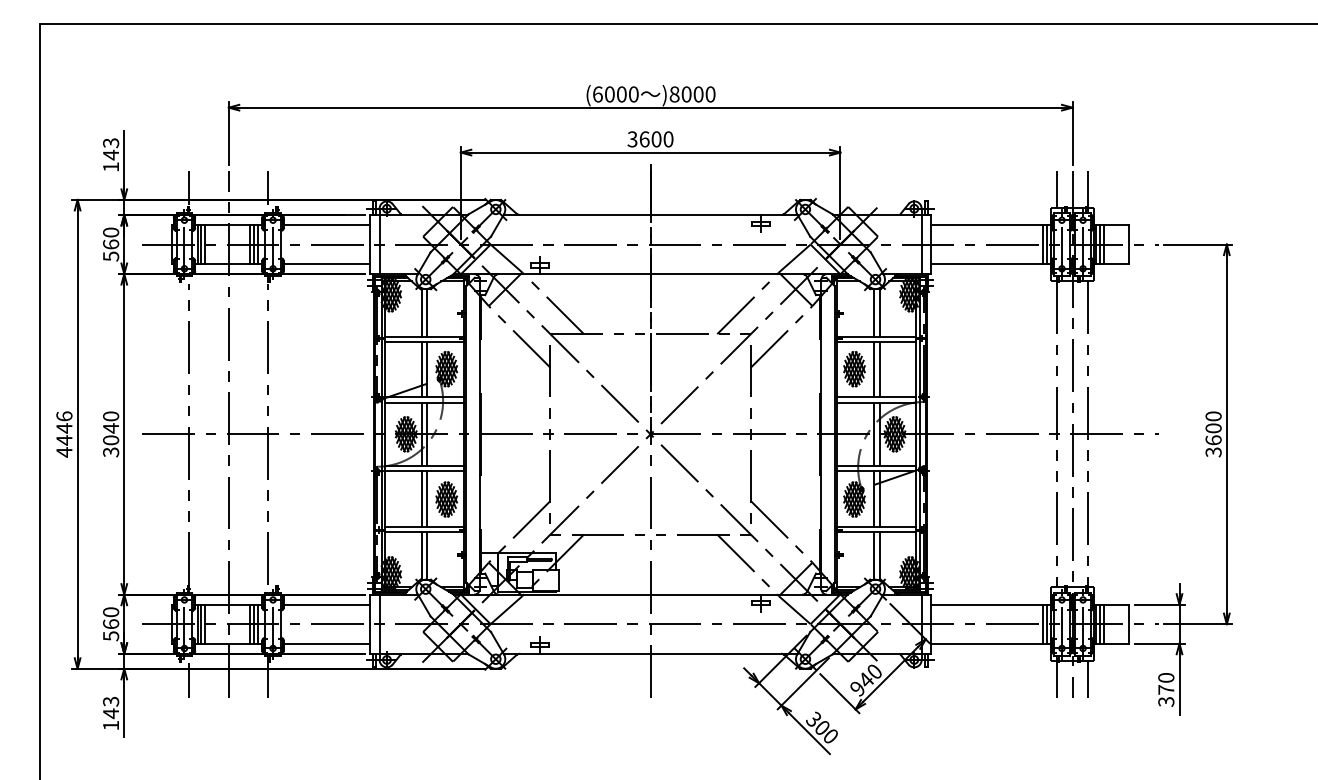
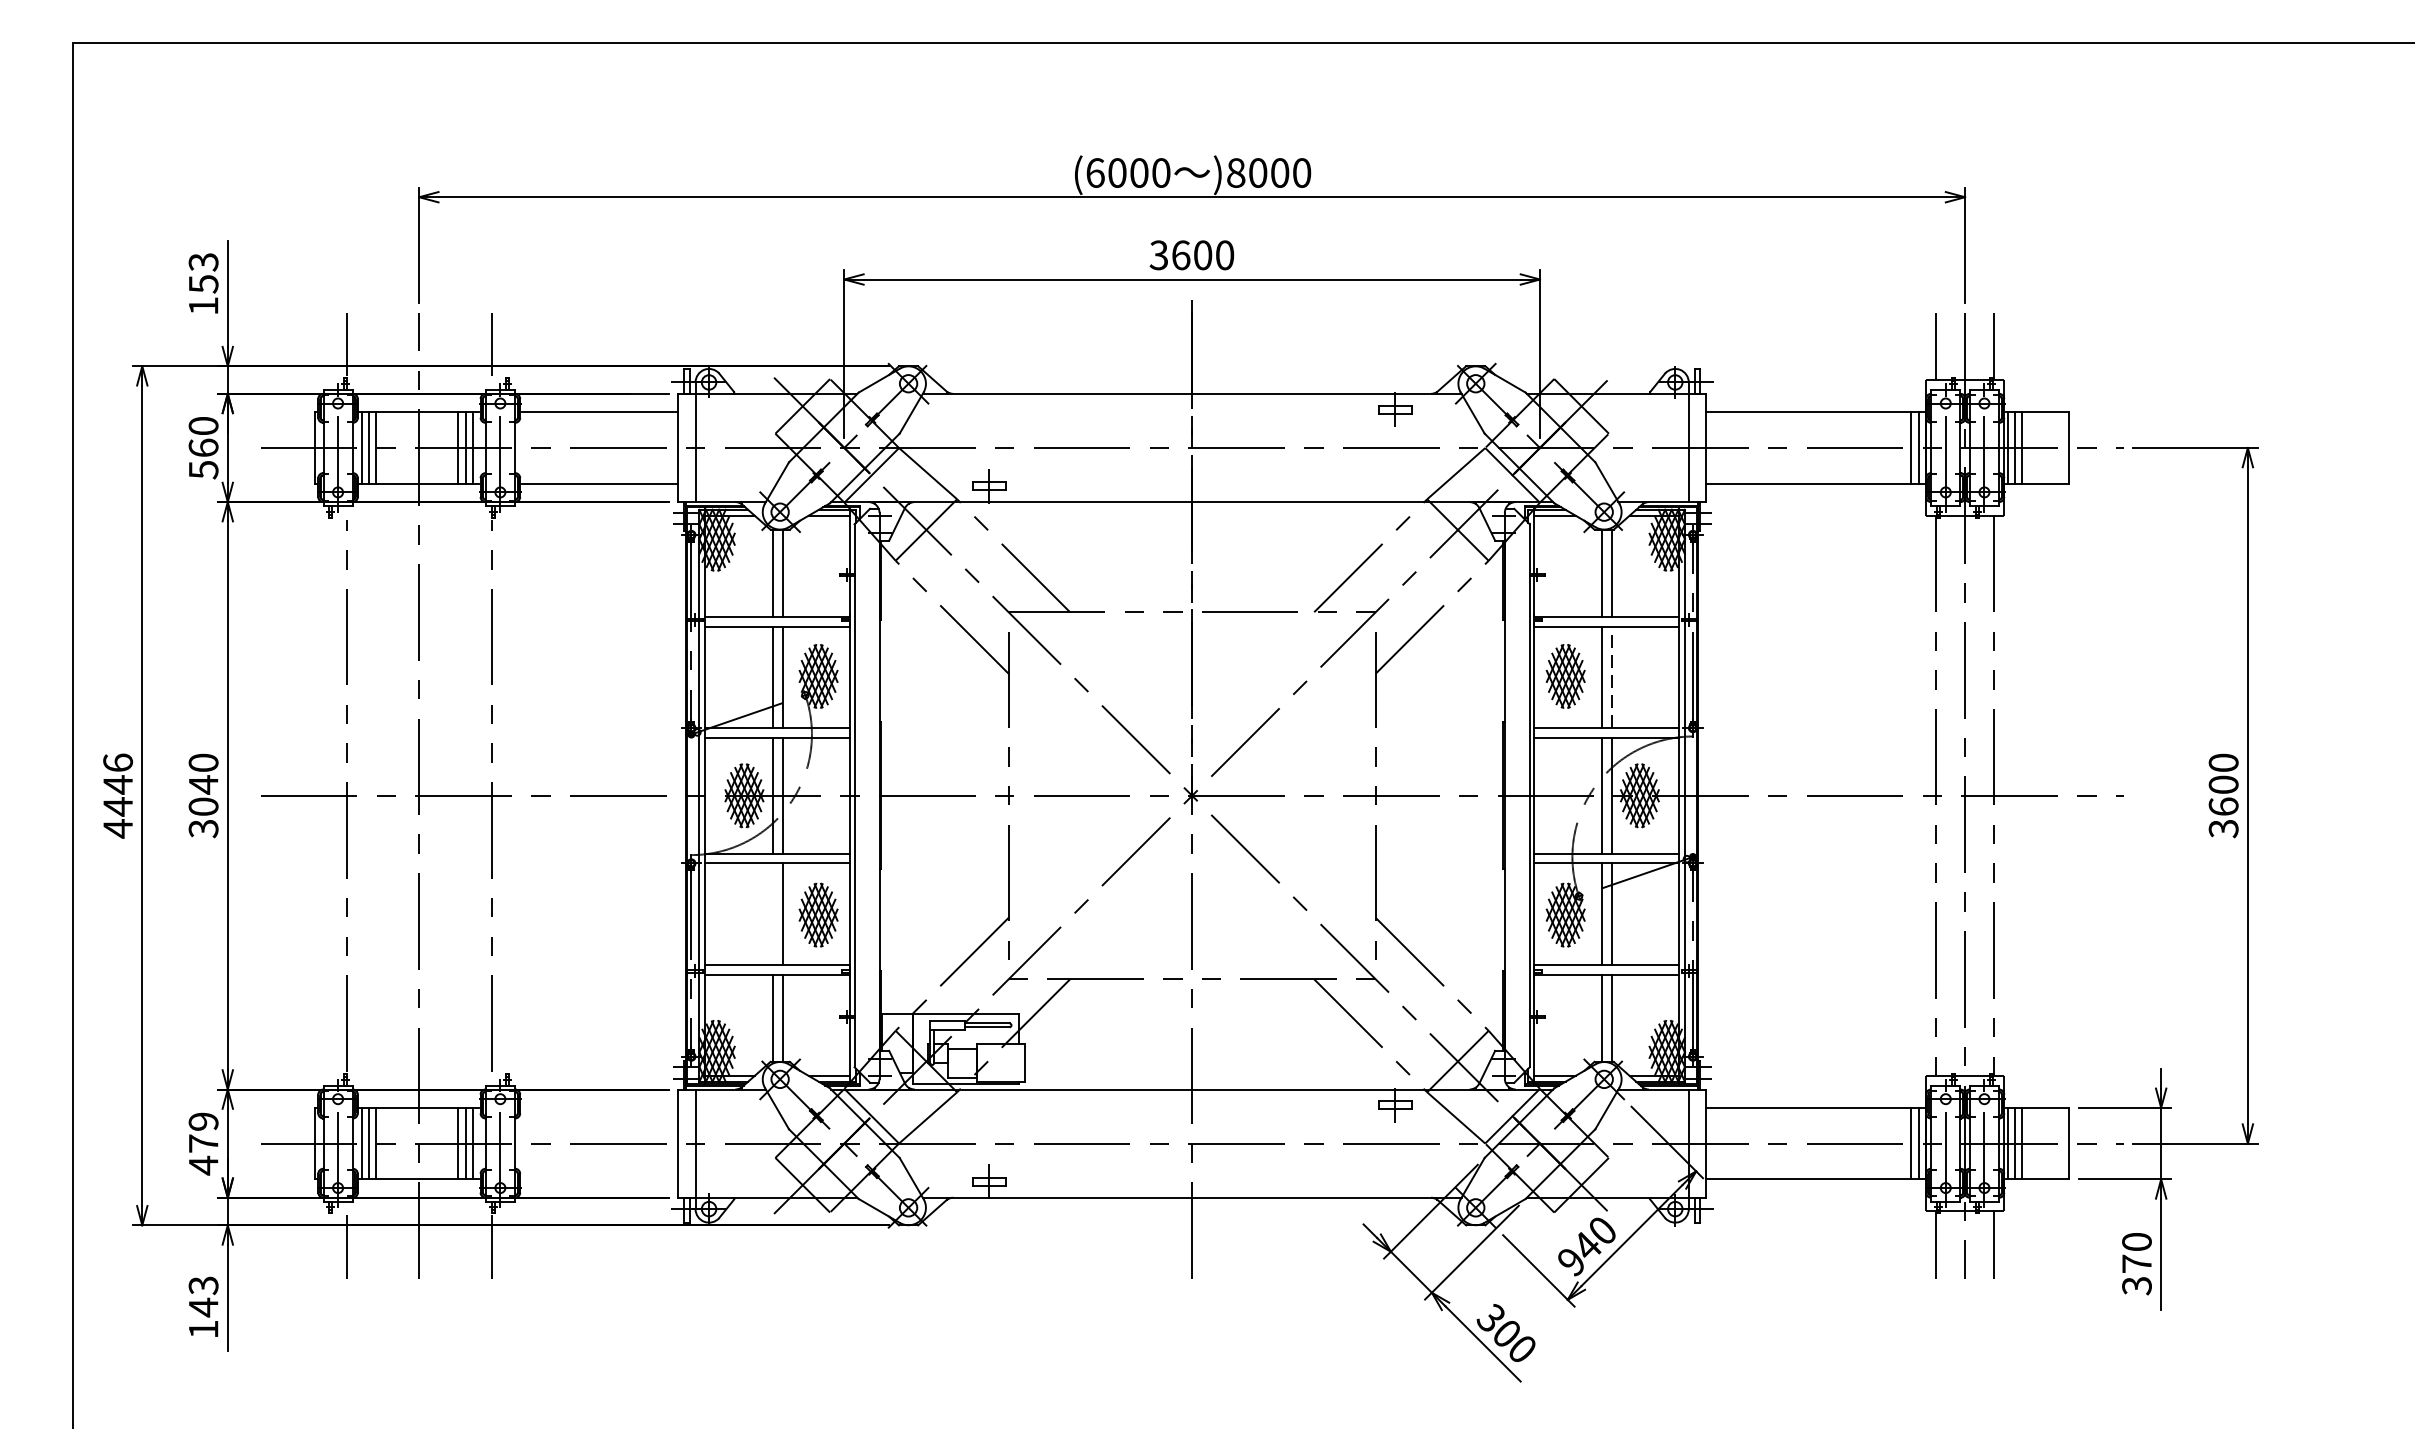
text: (111, 154) -> (204, 283), 143 -> 153
line: (879, 369) -> (1611, 676), solid -> dashed
line: (421, 498) -> (772, 913), removed
line: (327, 604) -> (600, 1107), removed
text: (111, 624) -> (204, 1144), 560 -> 479
line: (327, 643) -> (600, 1178), removed

